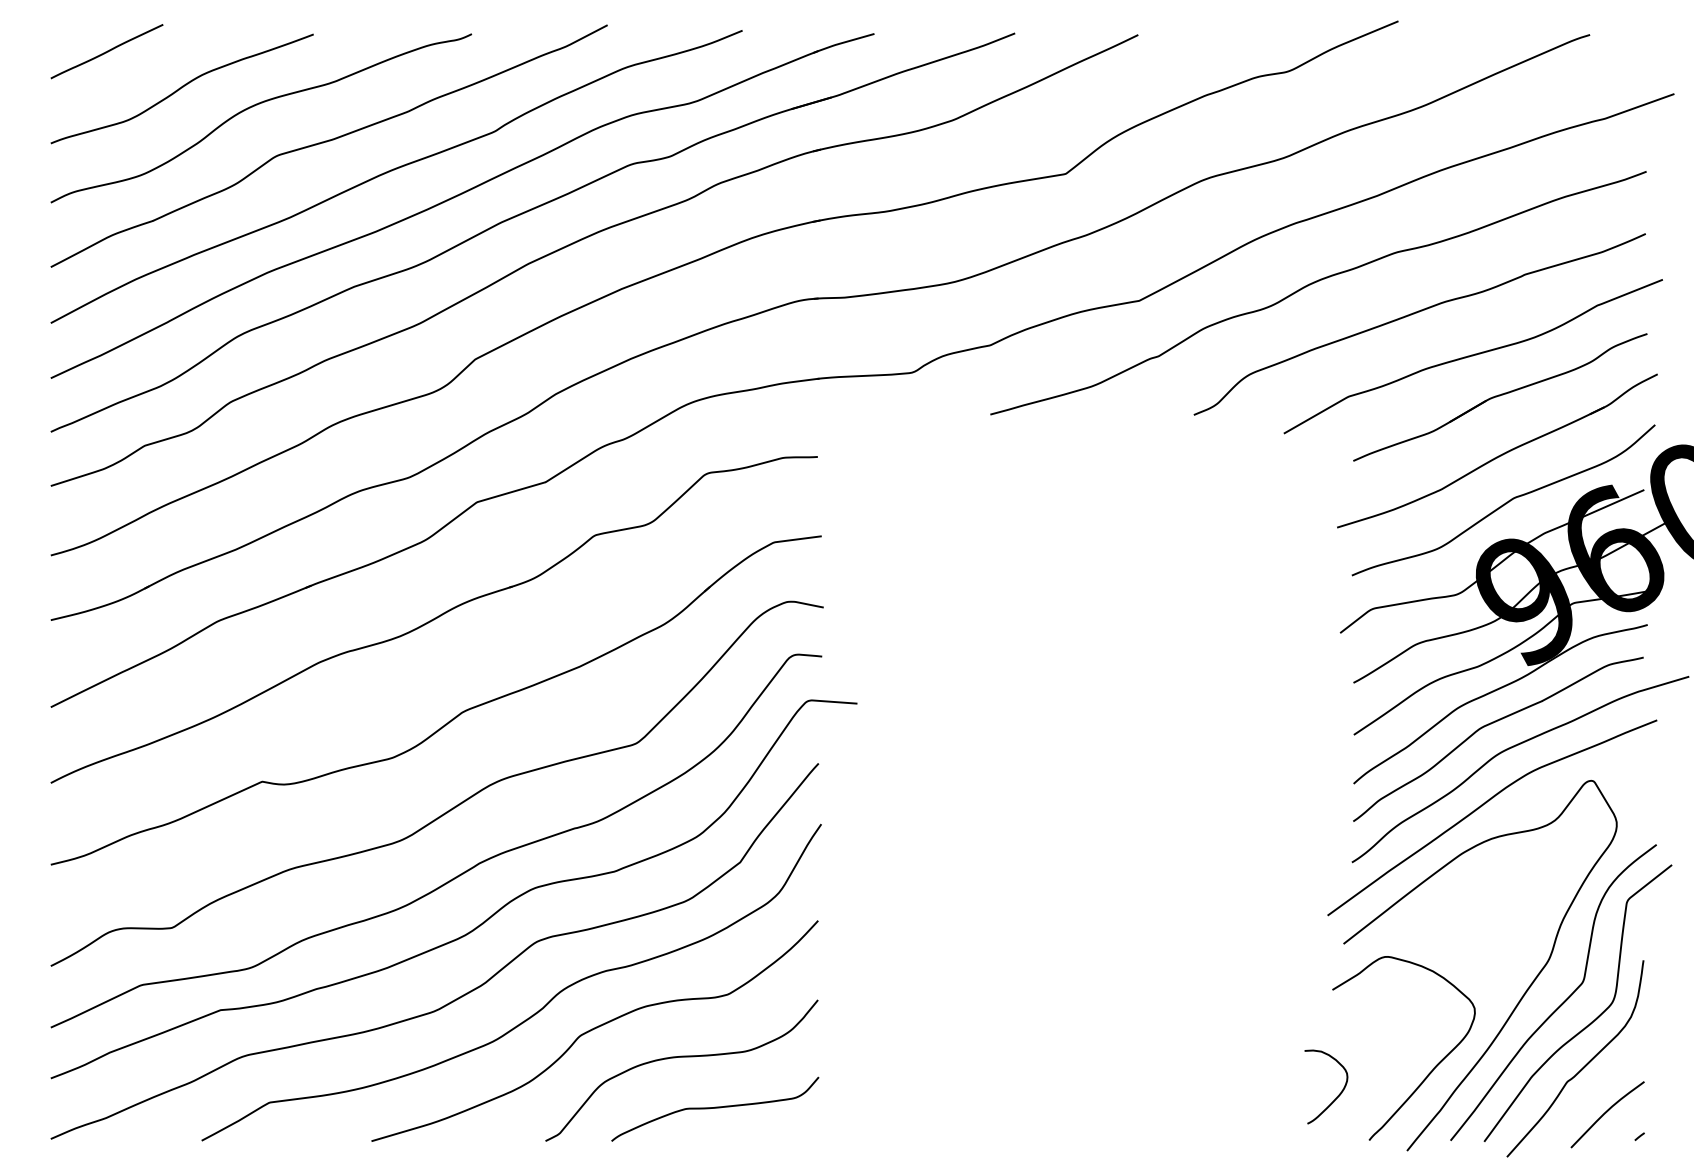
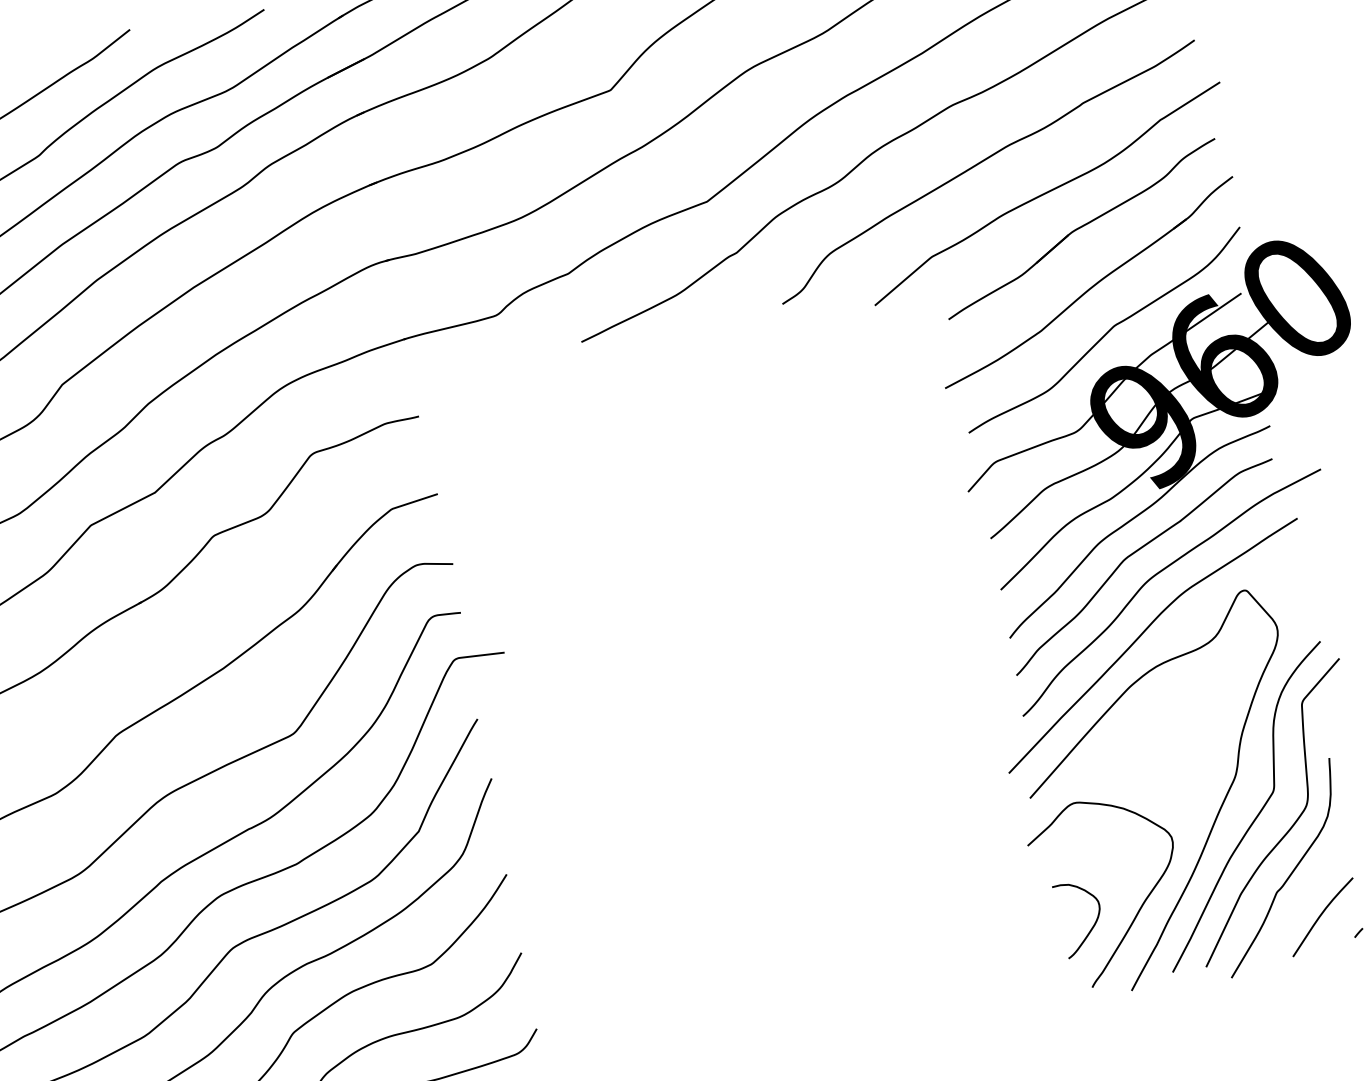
curve: (1337, 1095) -> (1092, 925), moved

